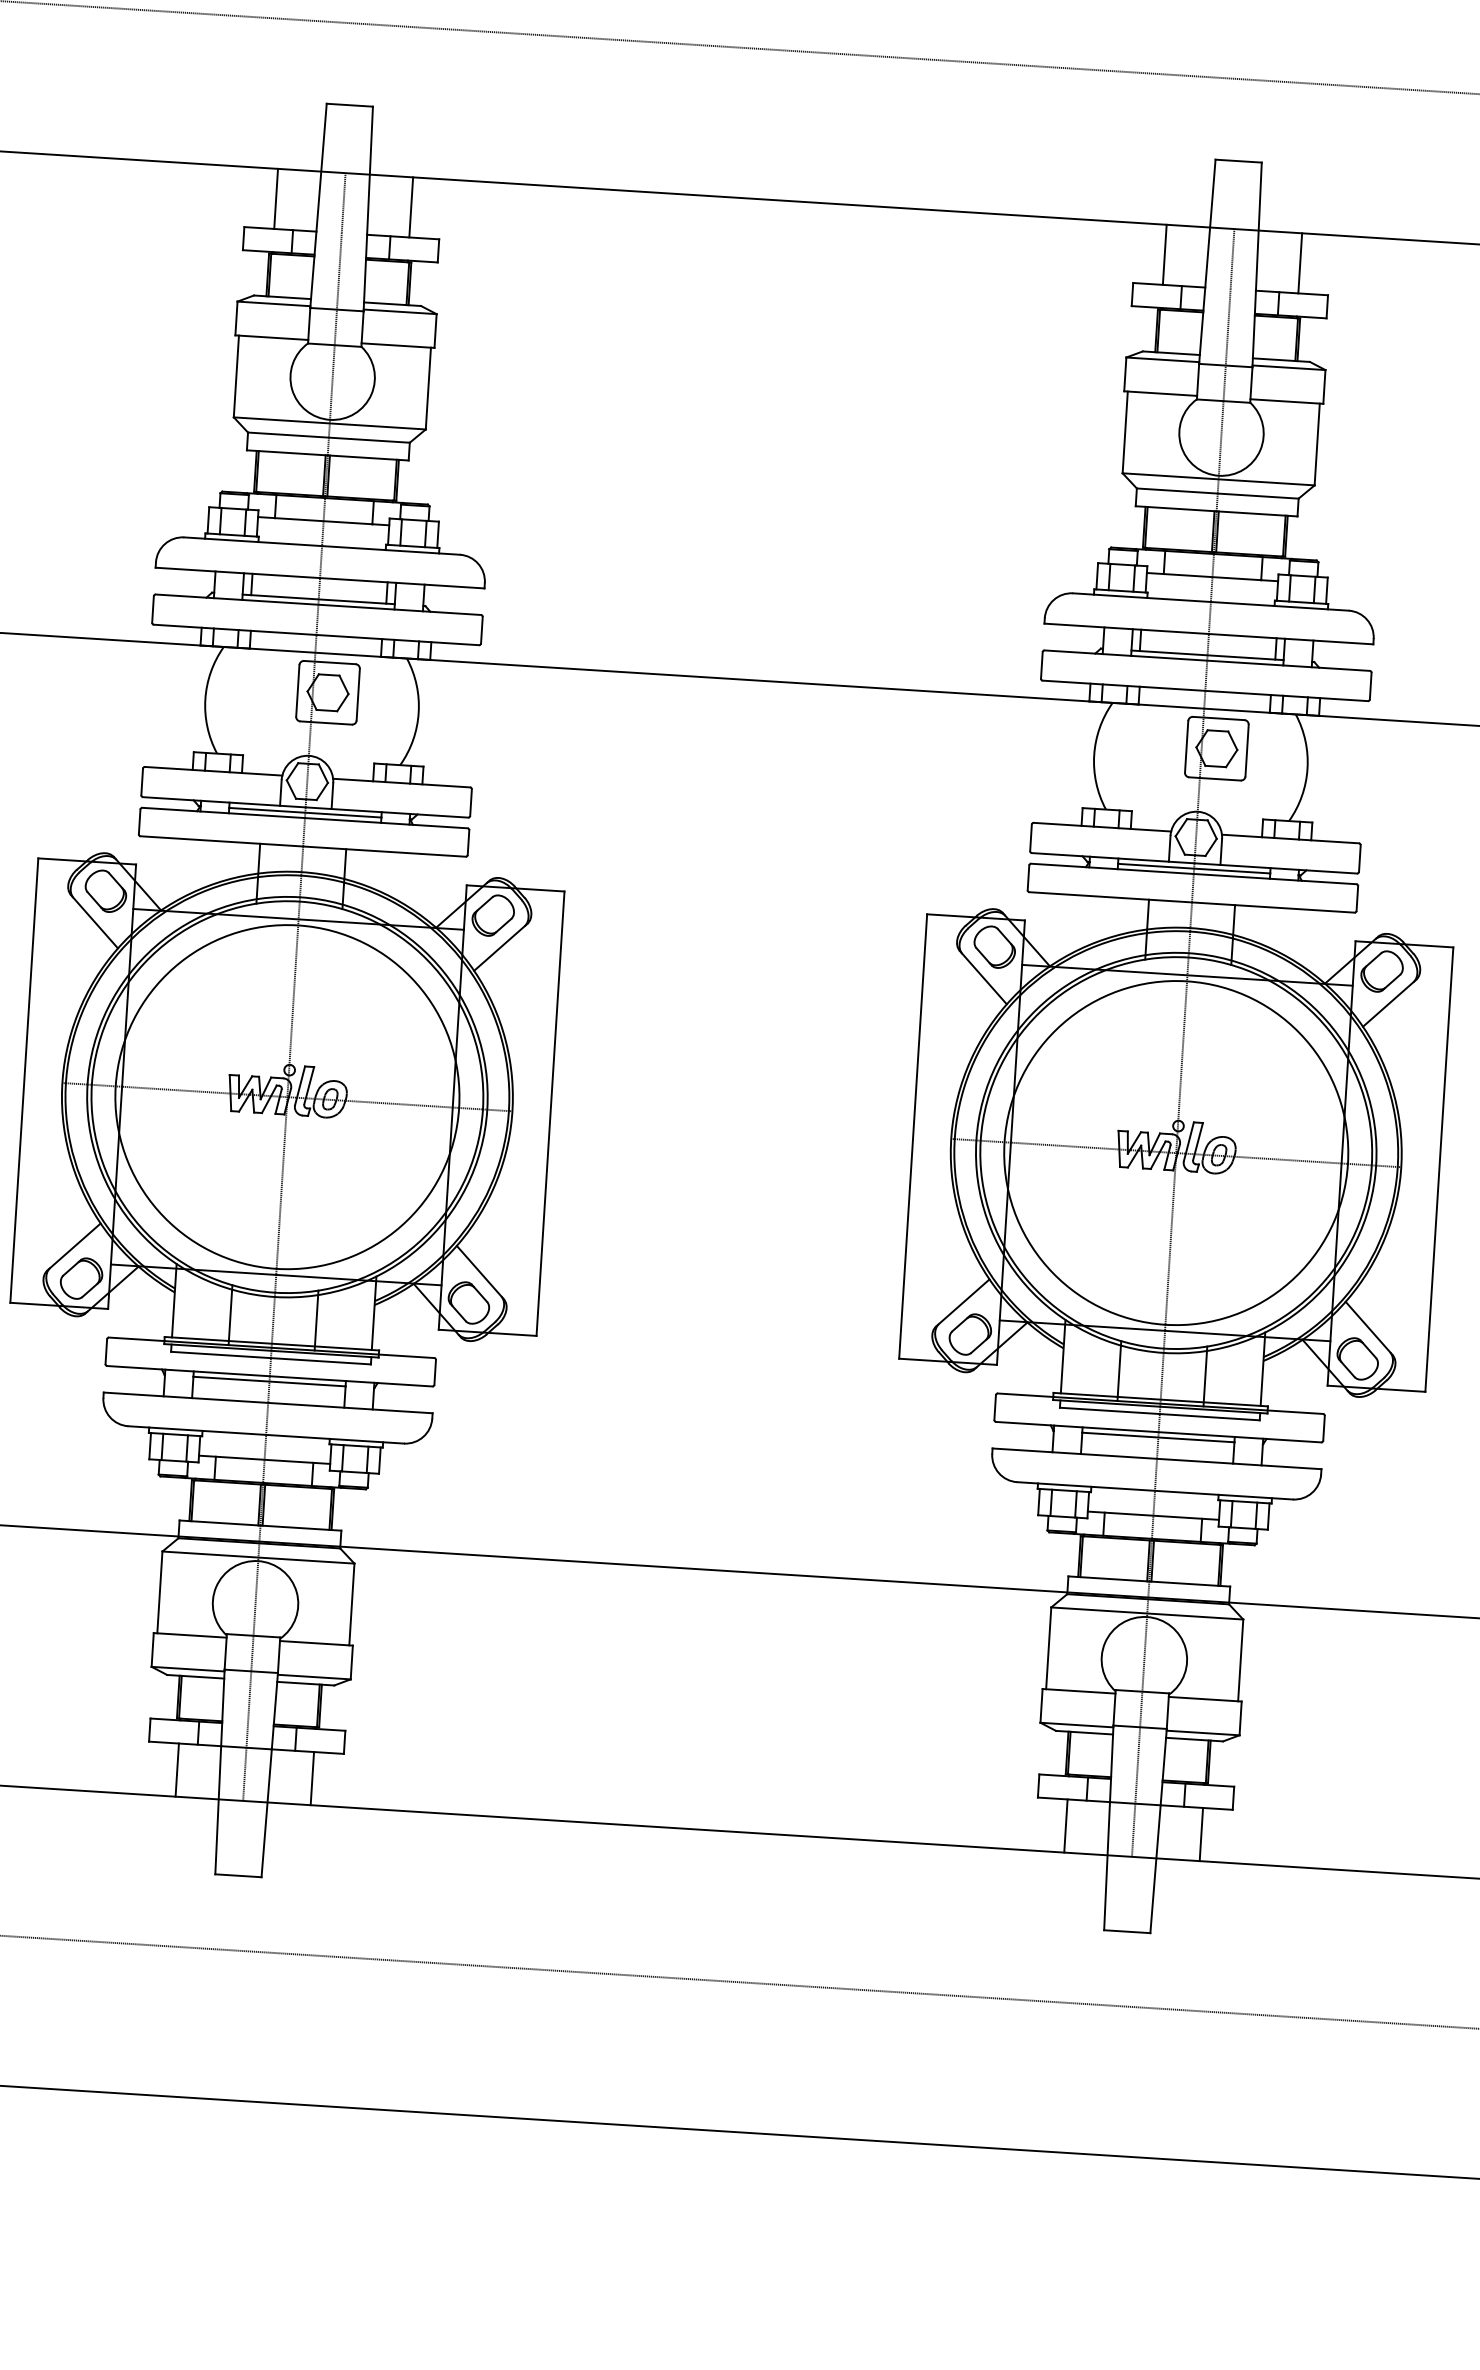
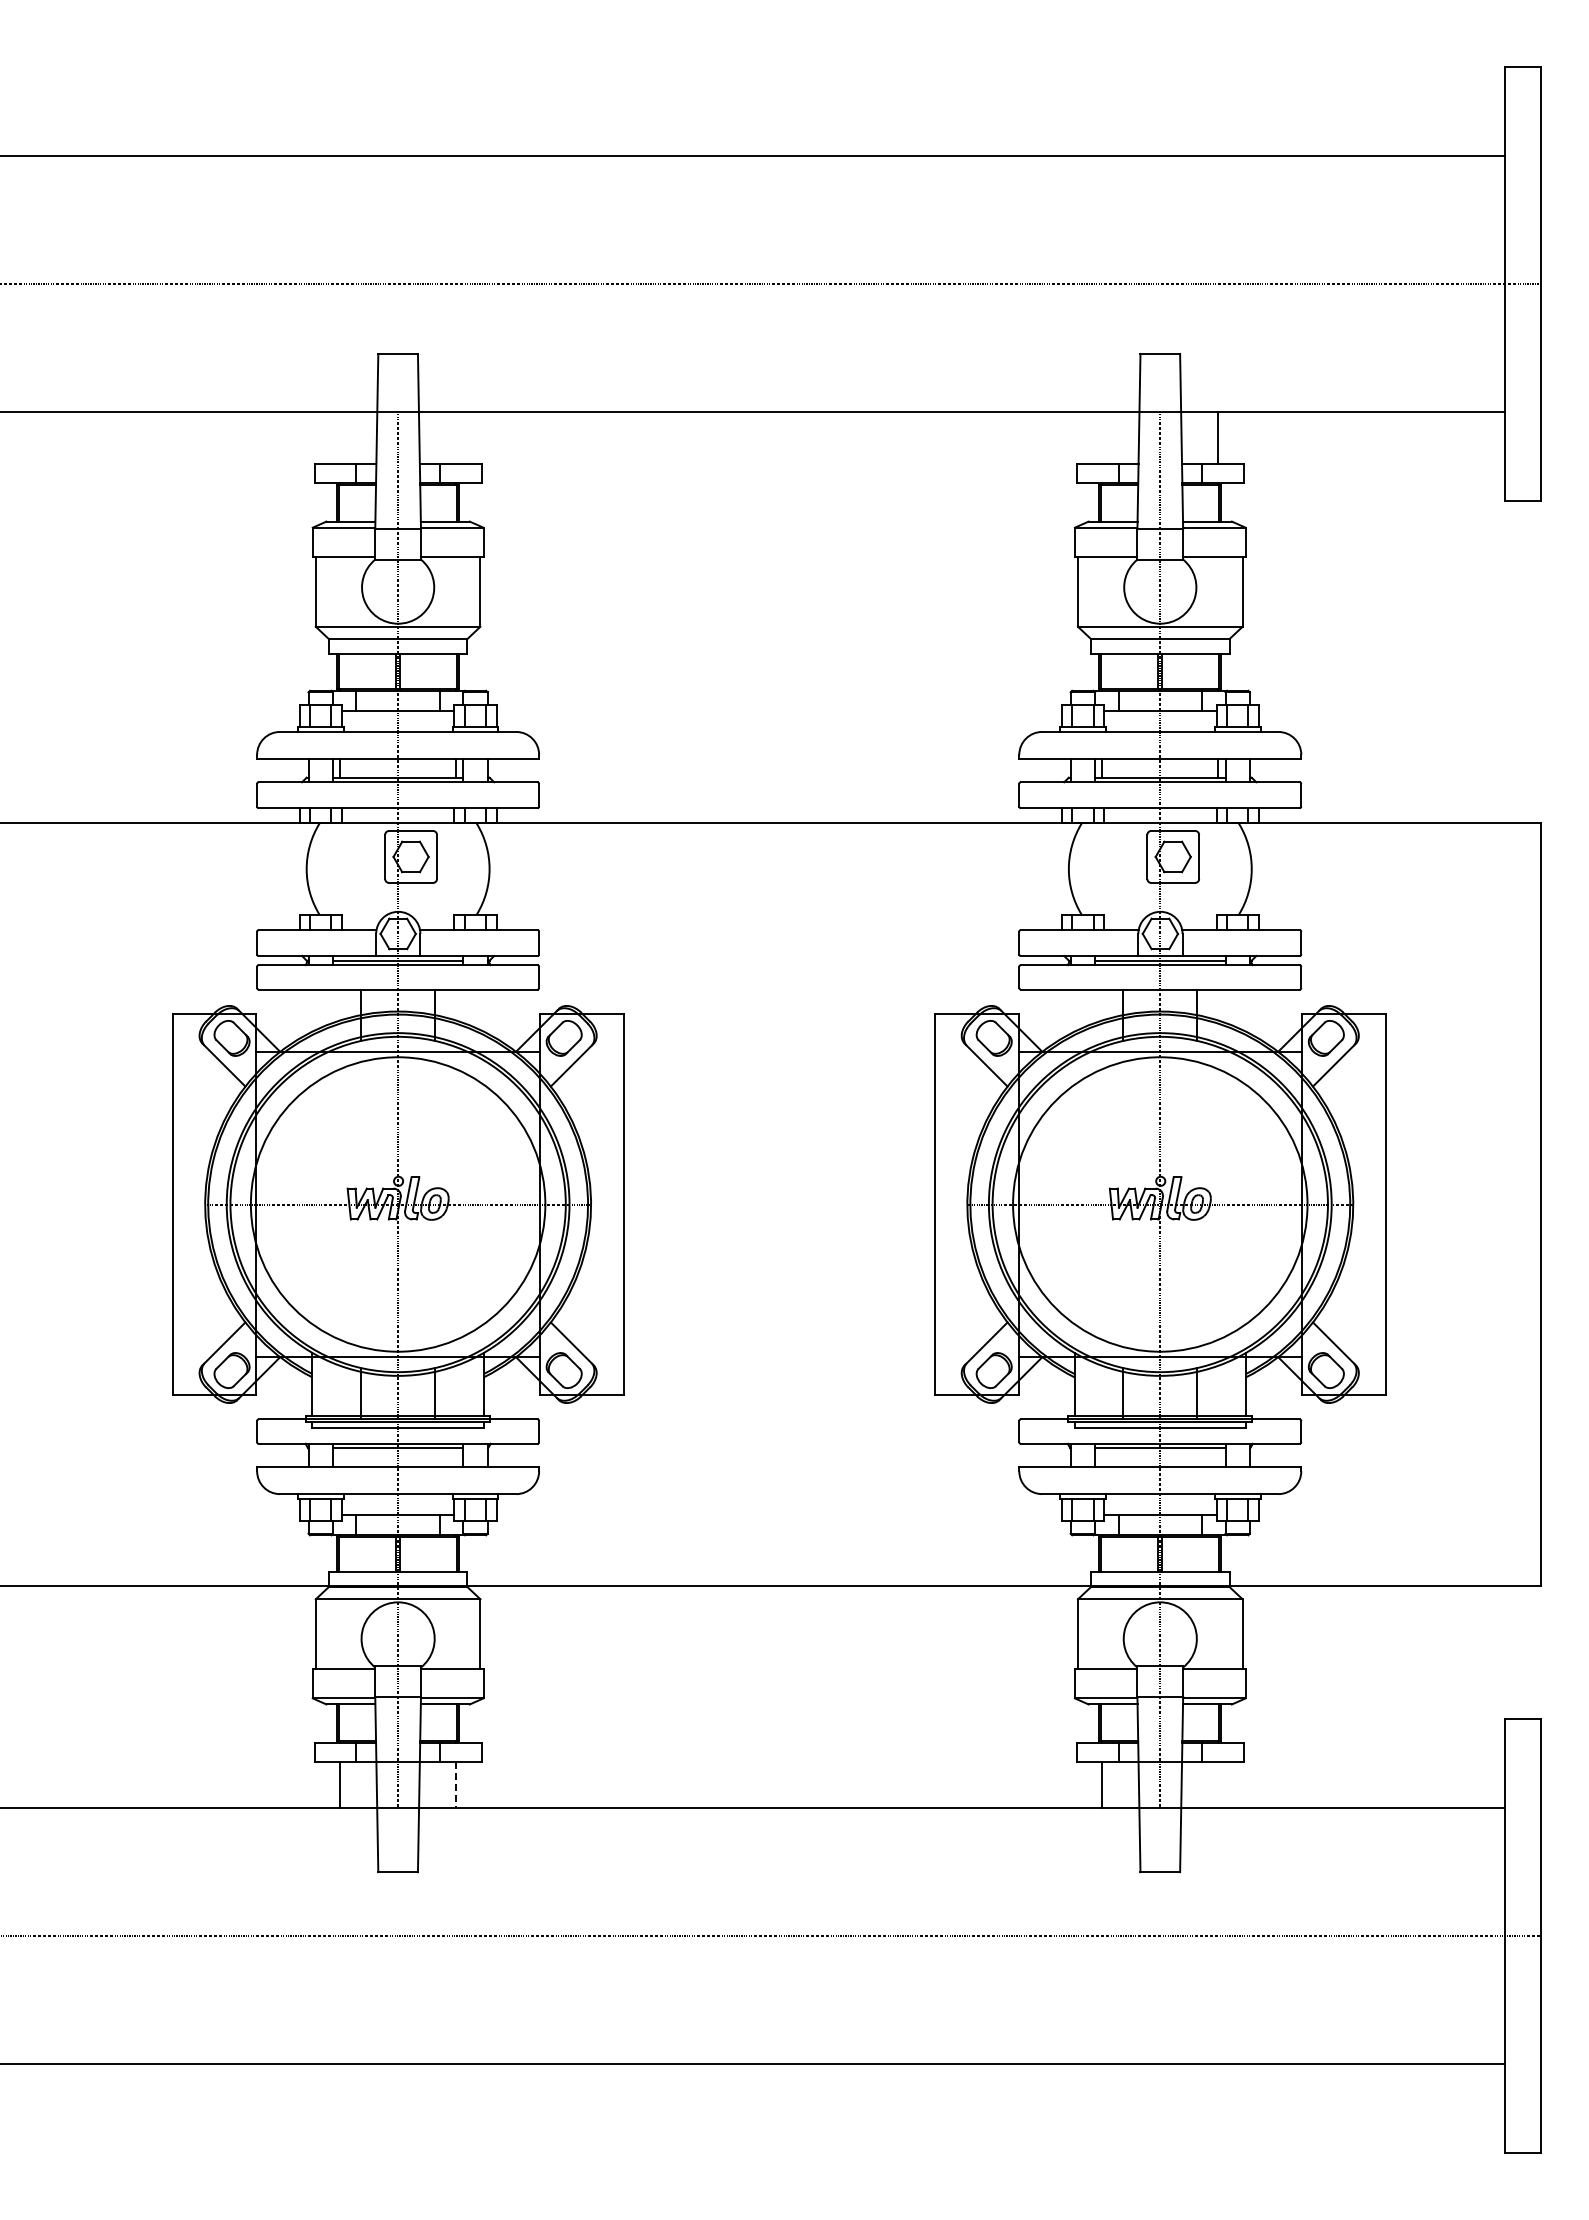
line: (276, 198) -> (340, 437), removed
line: (411, 206) -> (456, 437), removed
line: (1165, 254) -> (1102, 437), removed
line: (312, 1778) -> (456, 1785), solid -> dashed
line: (1201, 1833) -> (1218, 1784), removed

